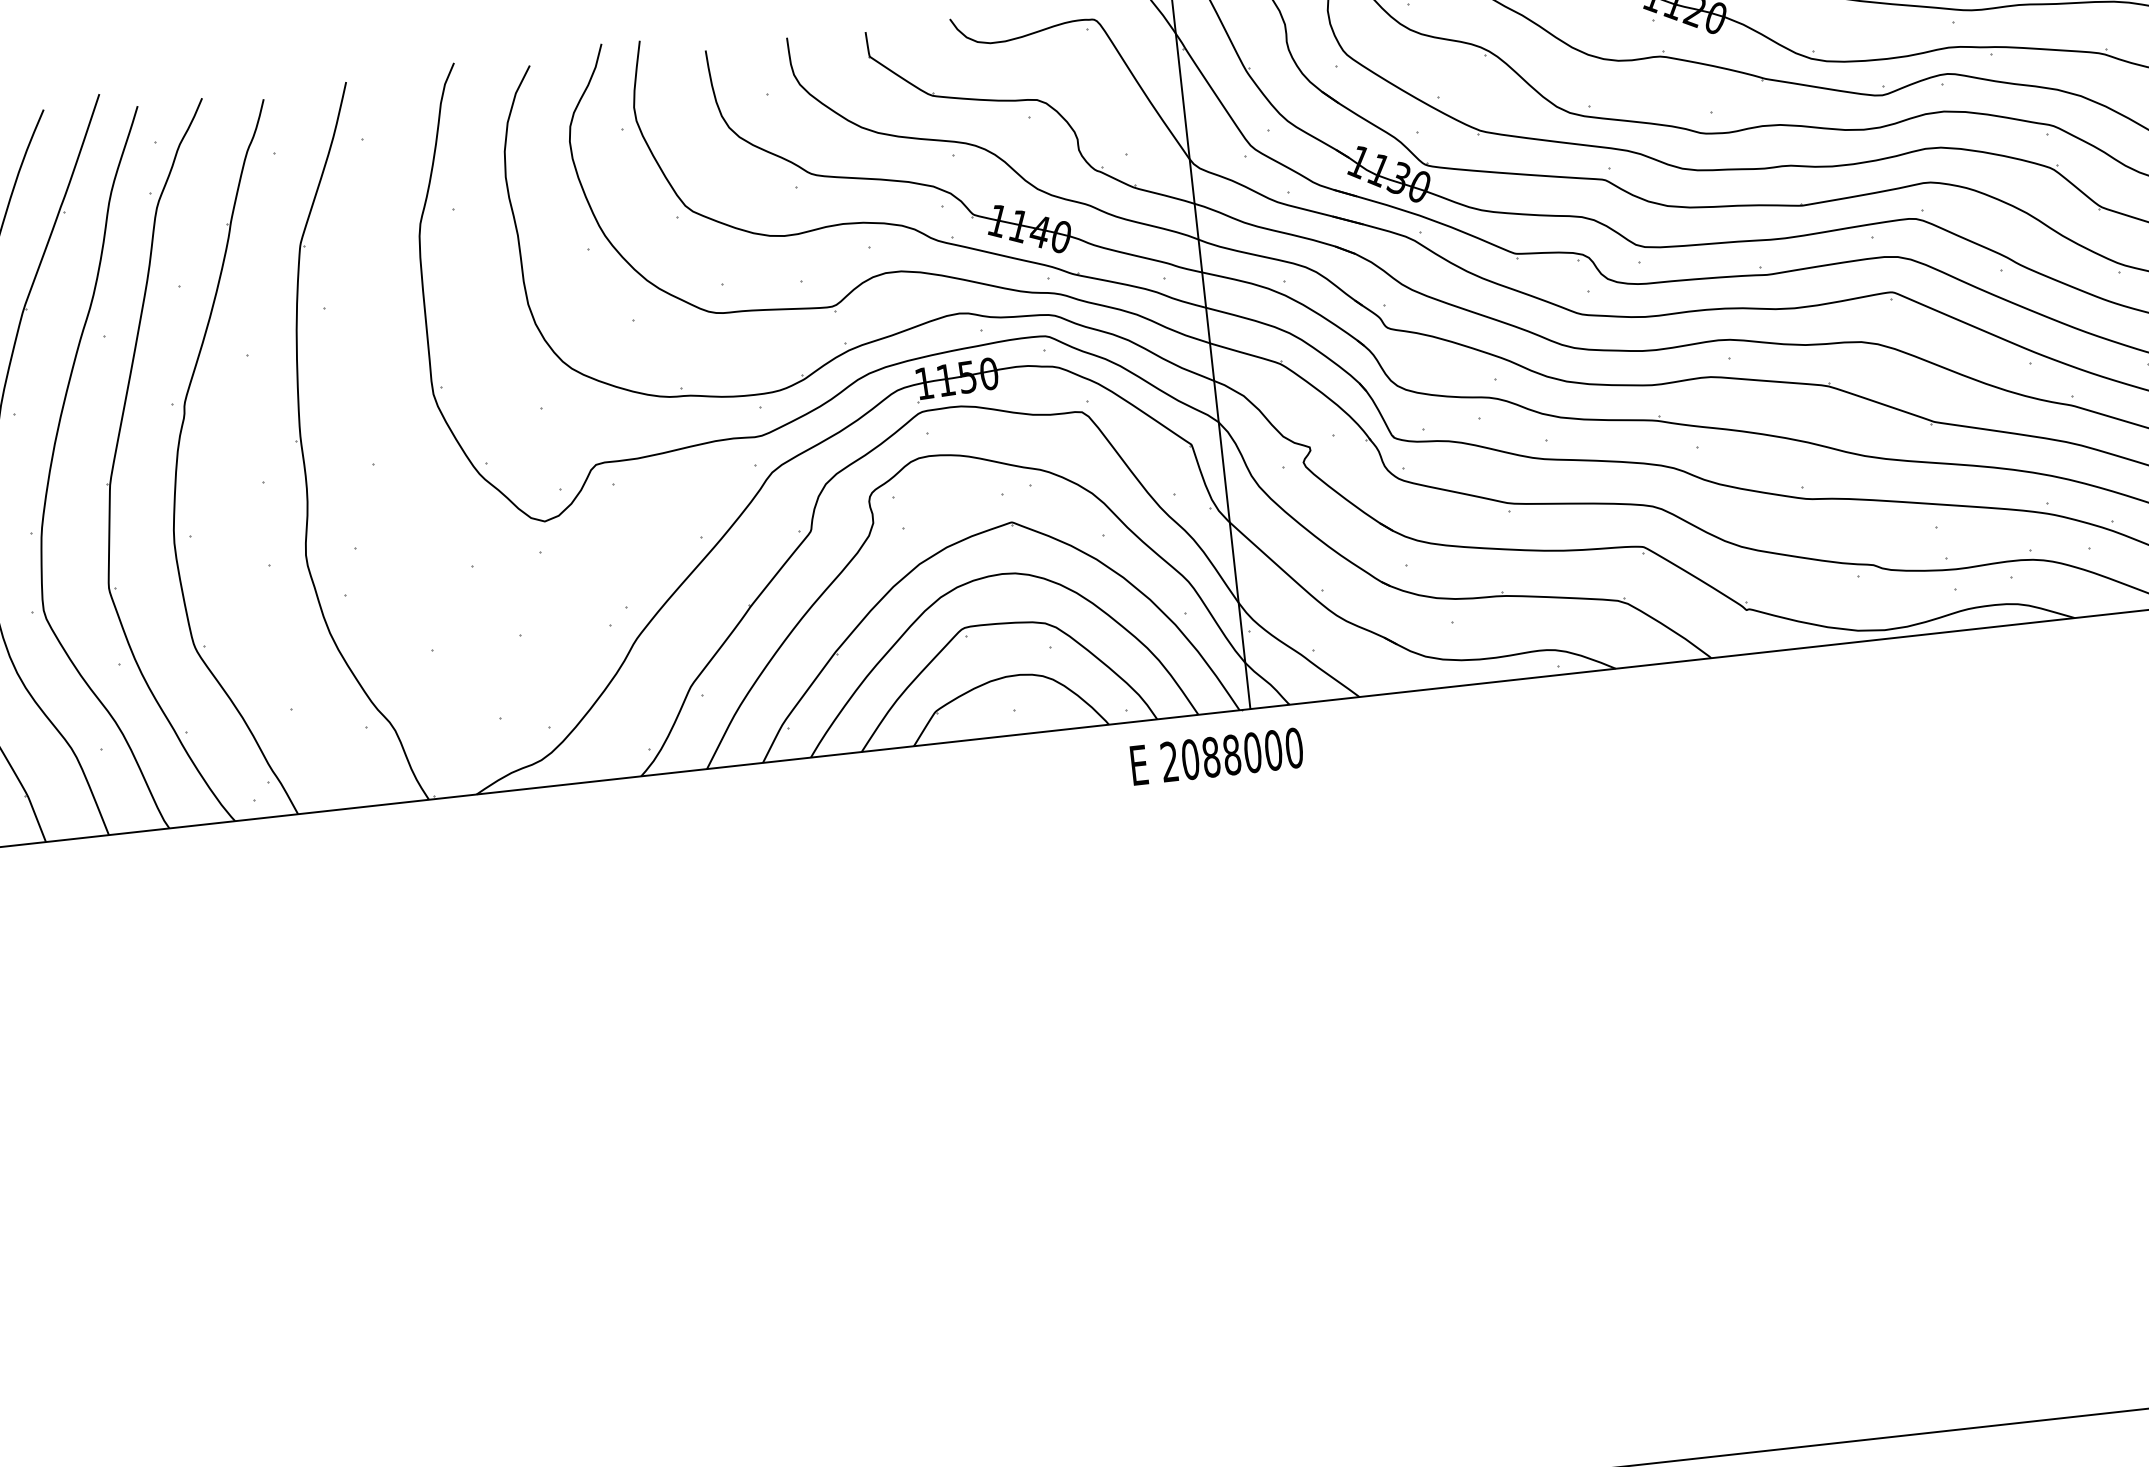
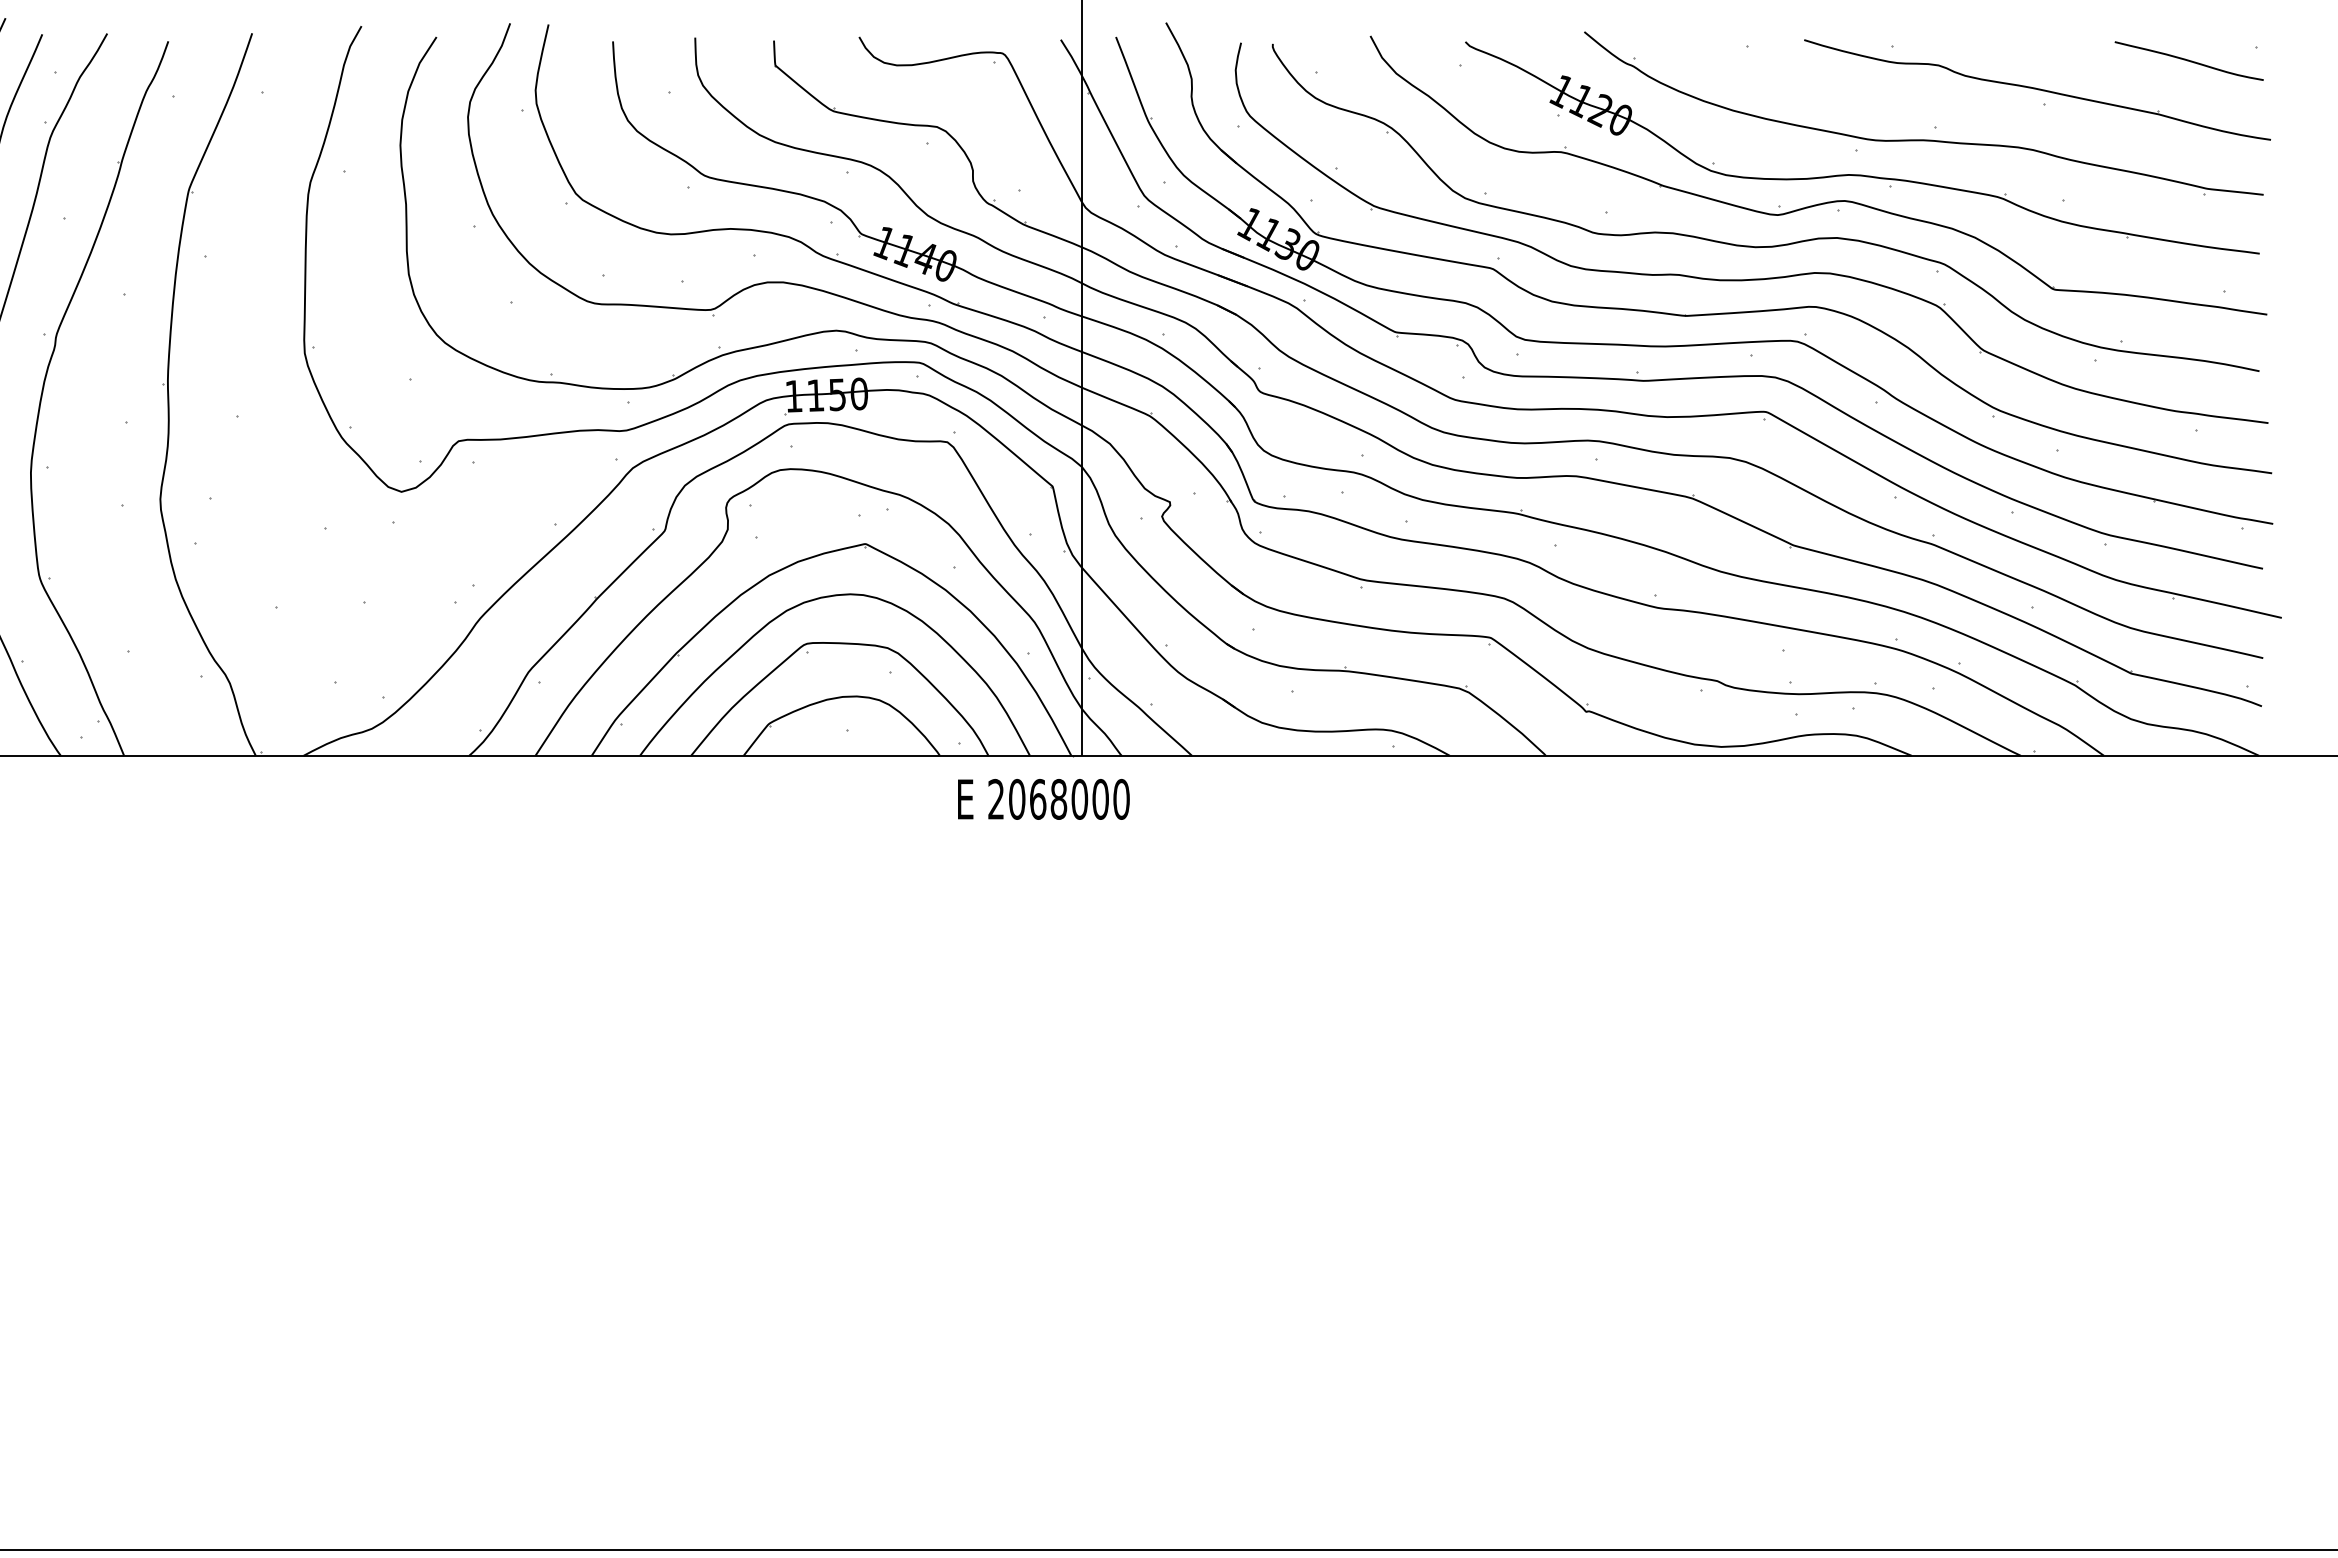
text: (1211, 757) -> (1038, 799), 2088000 -> 2068000

